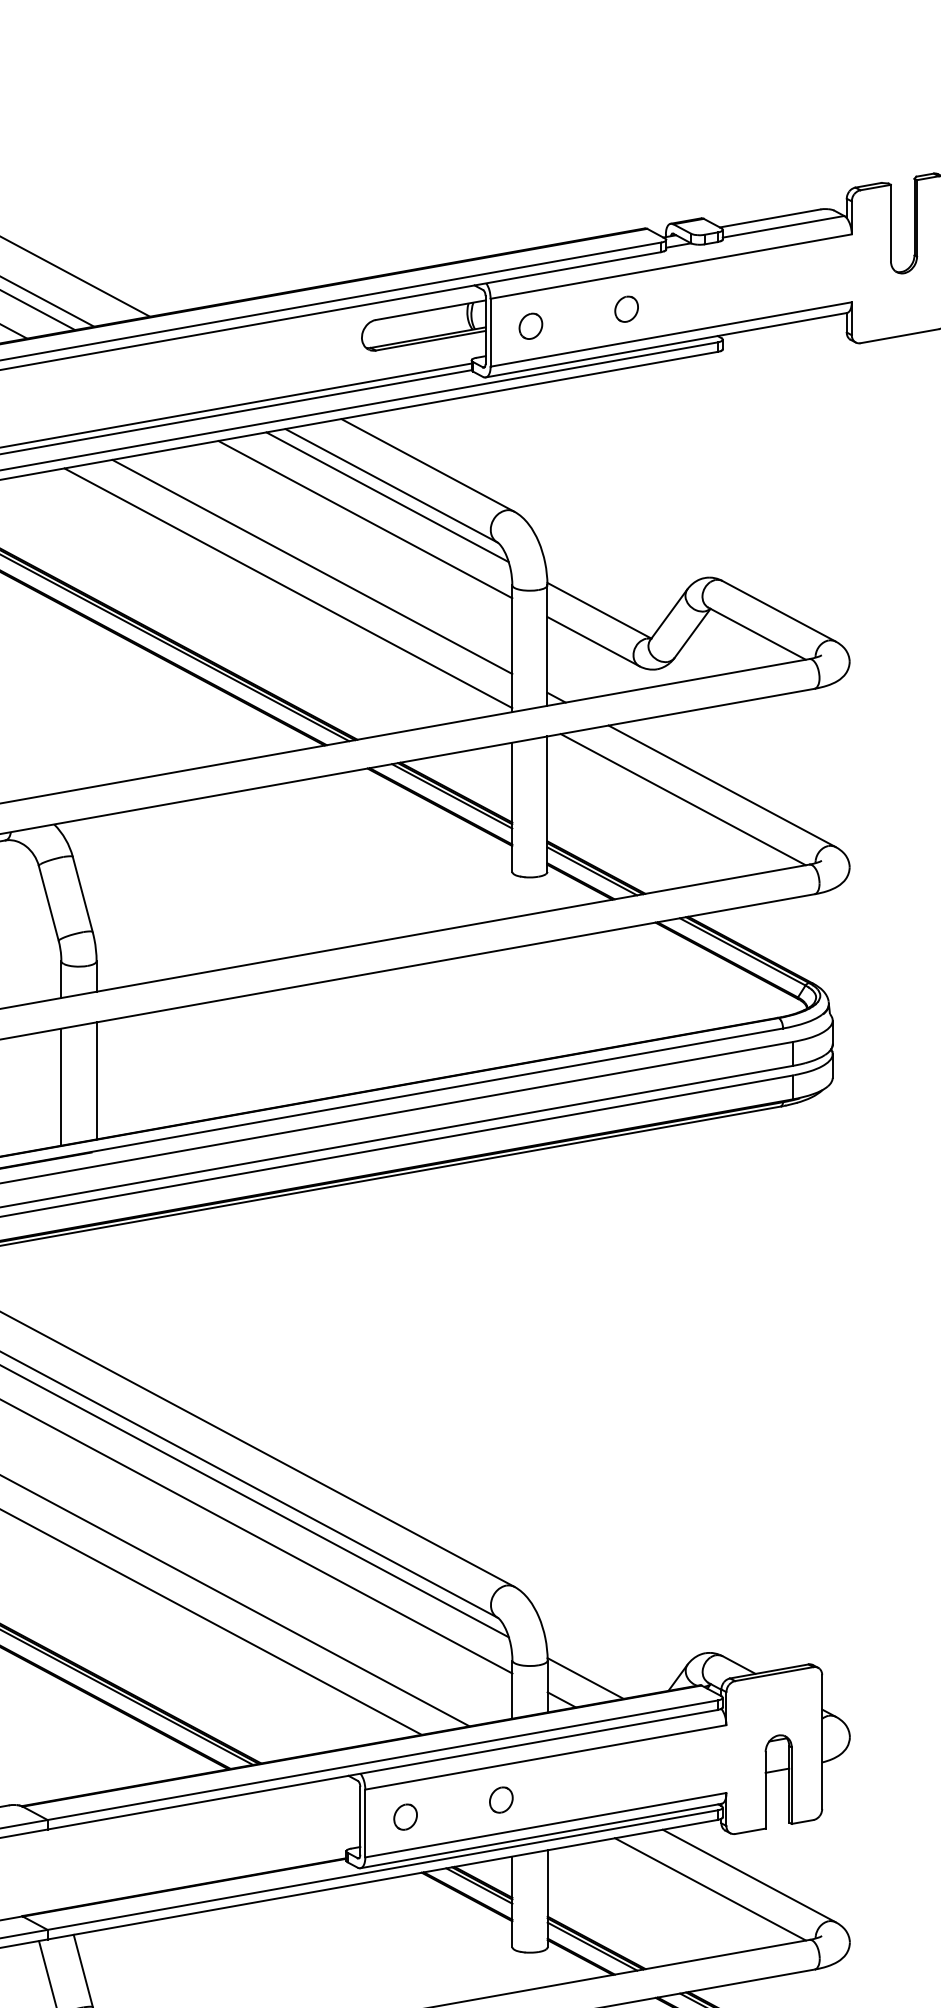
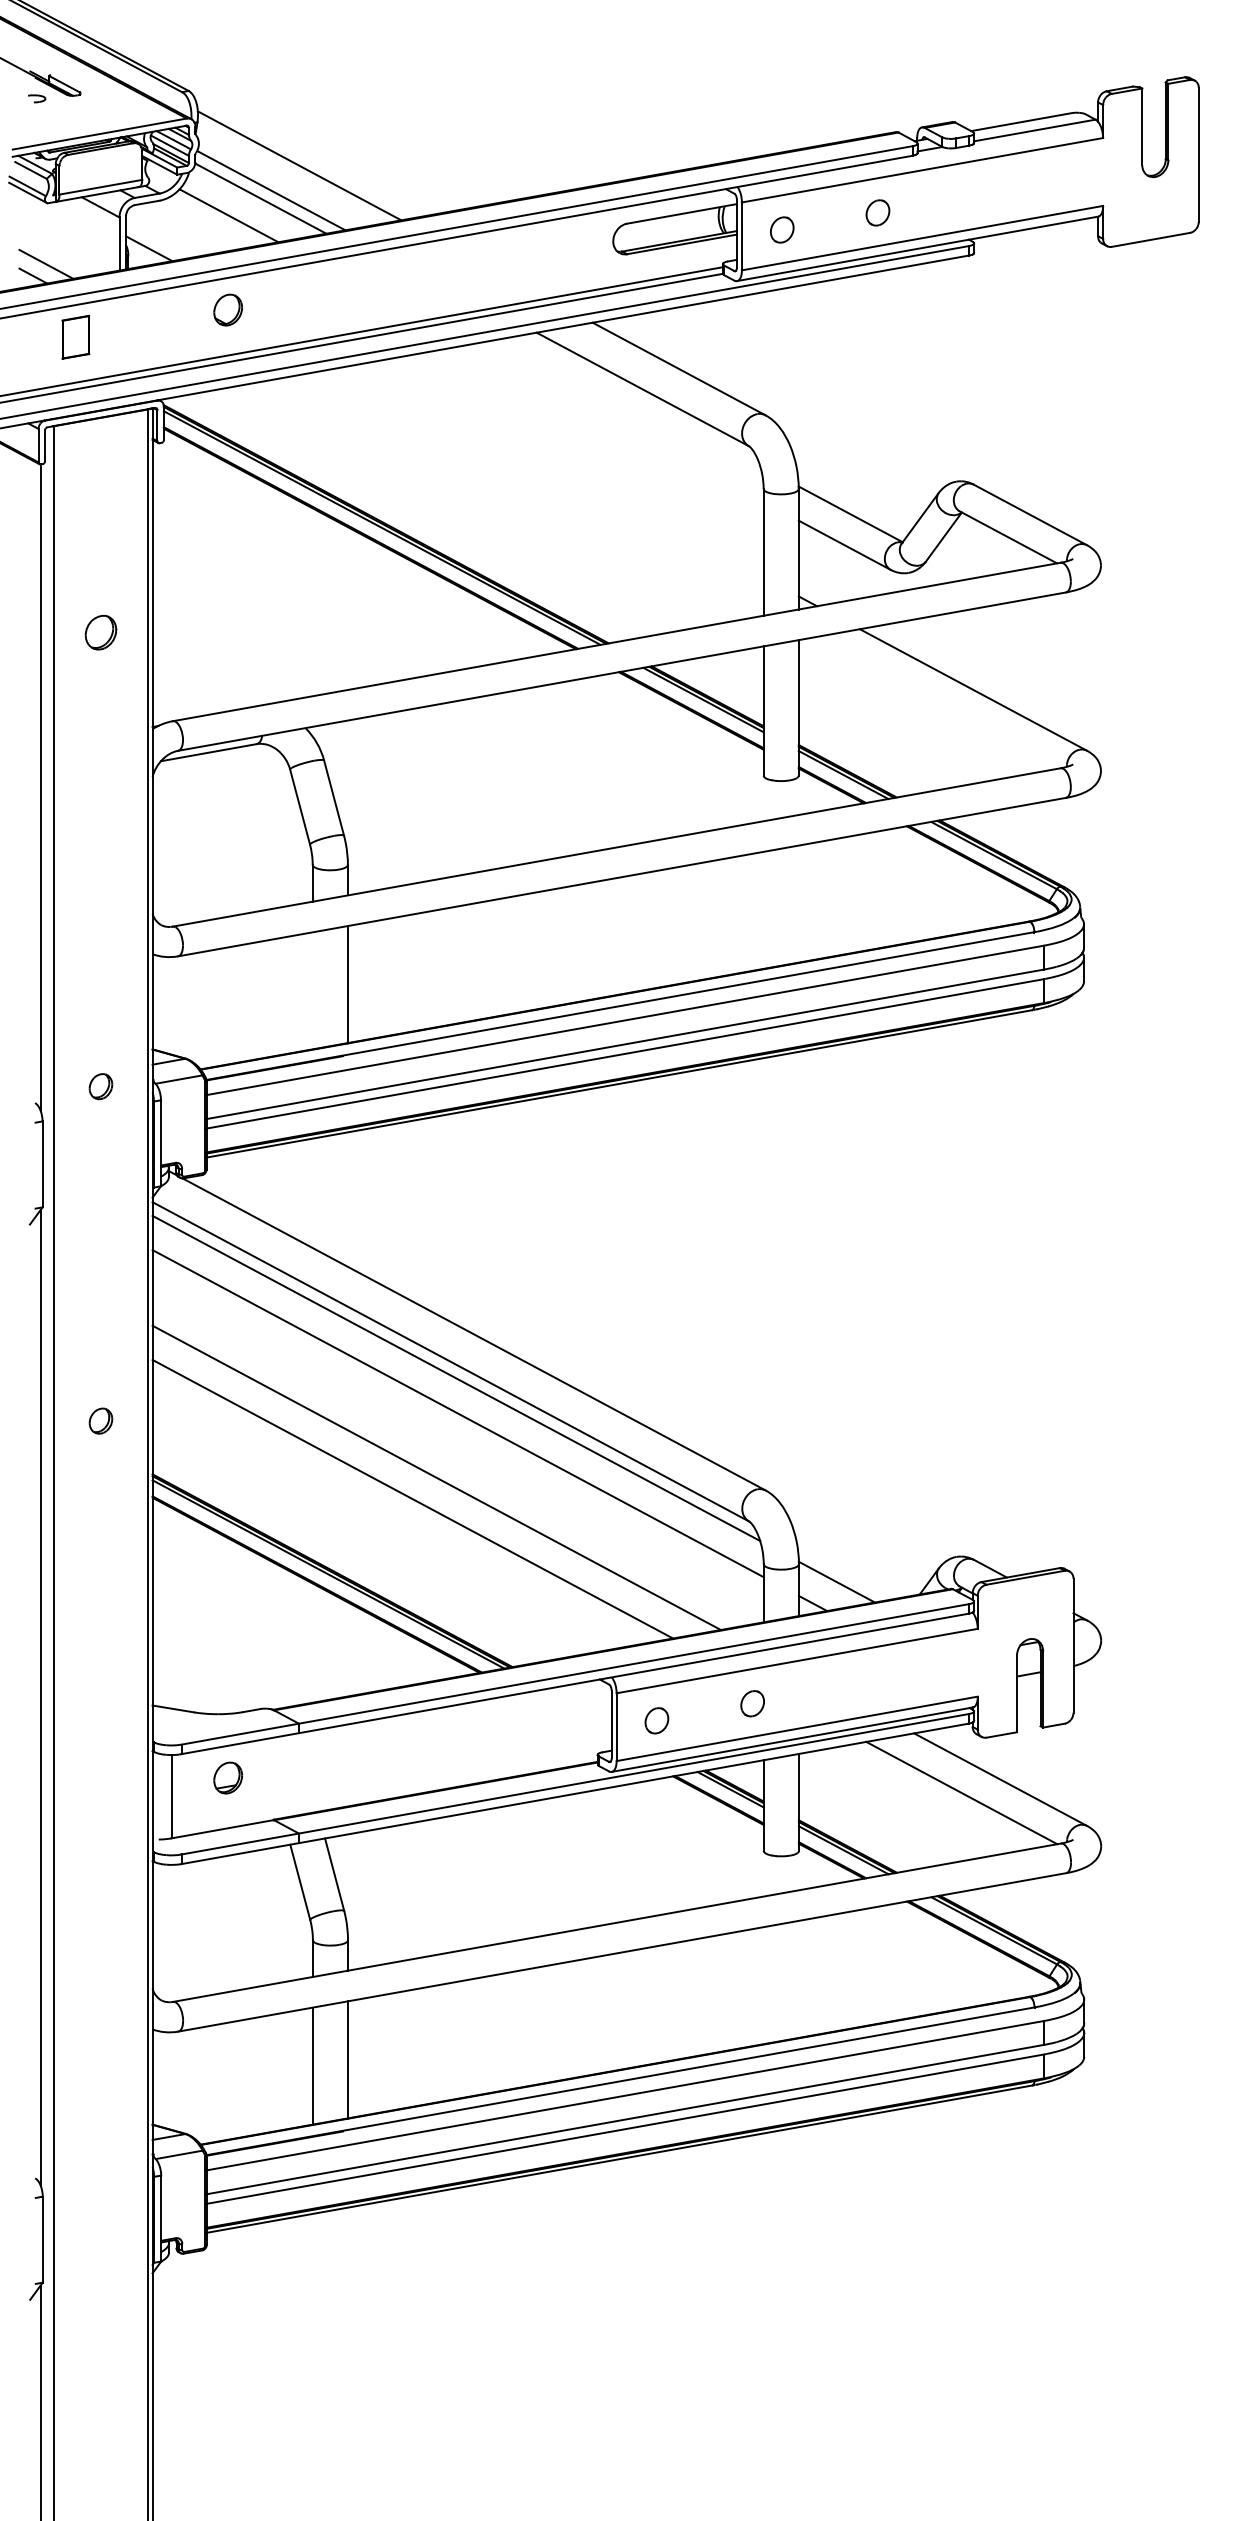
line: (387, 496) -> (638, 400), removed
line: (365, 518) -> (616, 422), removed
line: (312, 566) -> (563, 470), removed
line: (288, 587) -> (539, 491), removed
line: (683, 798) -> (934, 702), removed
line: (61, 1086) -> (312, 990), removed

